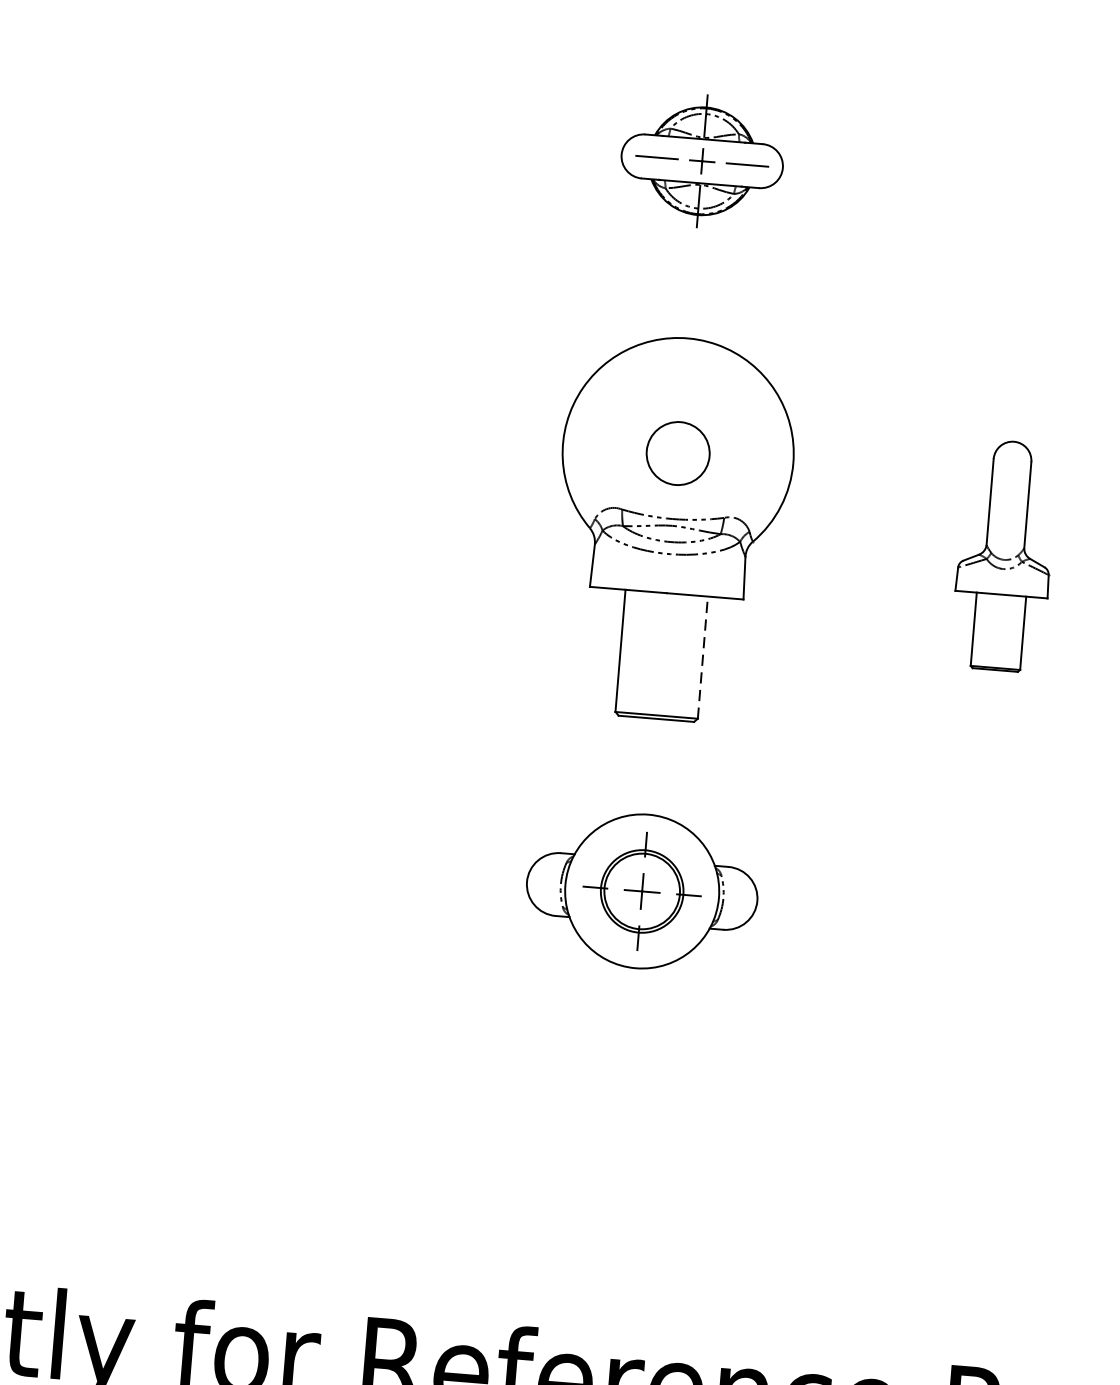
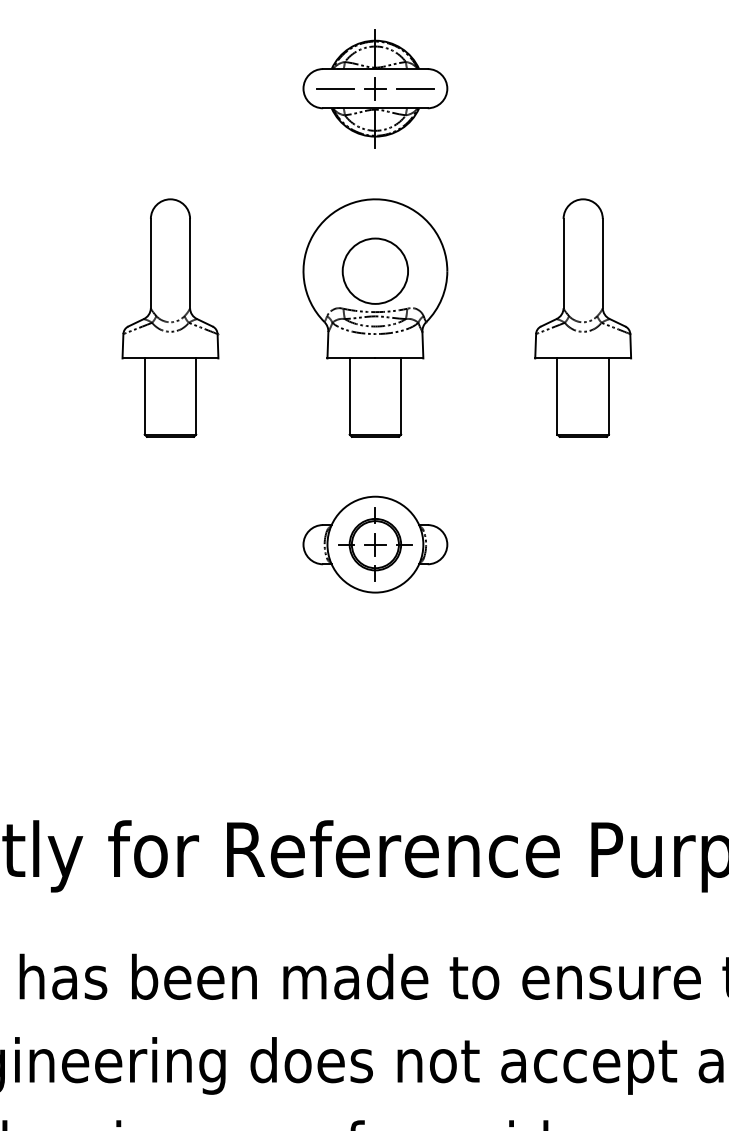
part: (702, 160) -> (375, 88), size x1.43
circle: (678, 452) -> (375, 270), size x1.67
part: (343, 500) -> (170, 317), added
part: (1003, 554) -> (582, 317), size x1.67
line: (703, 657) -> (401, 396), dashed -> solid

